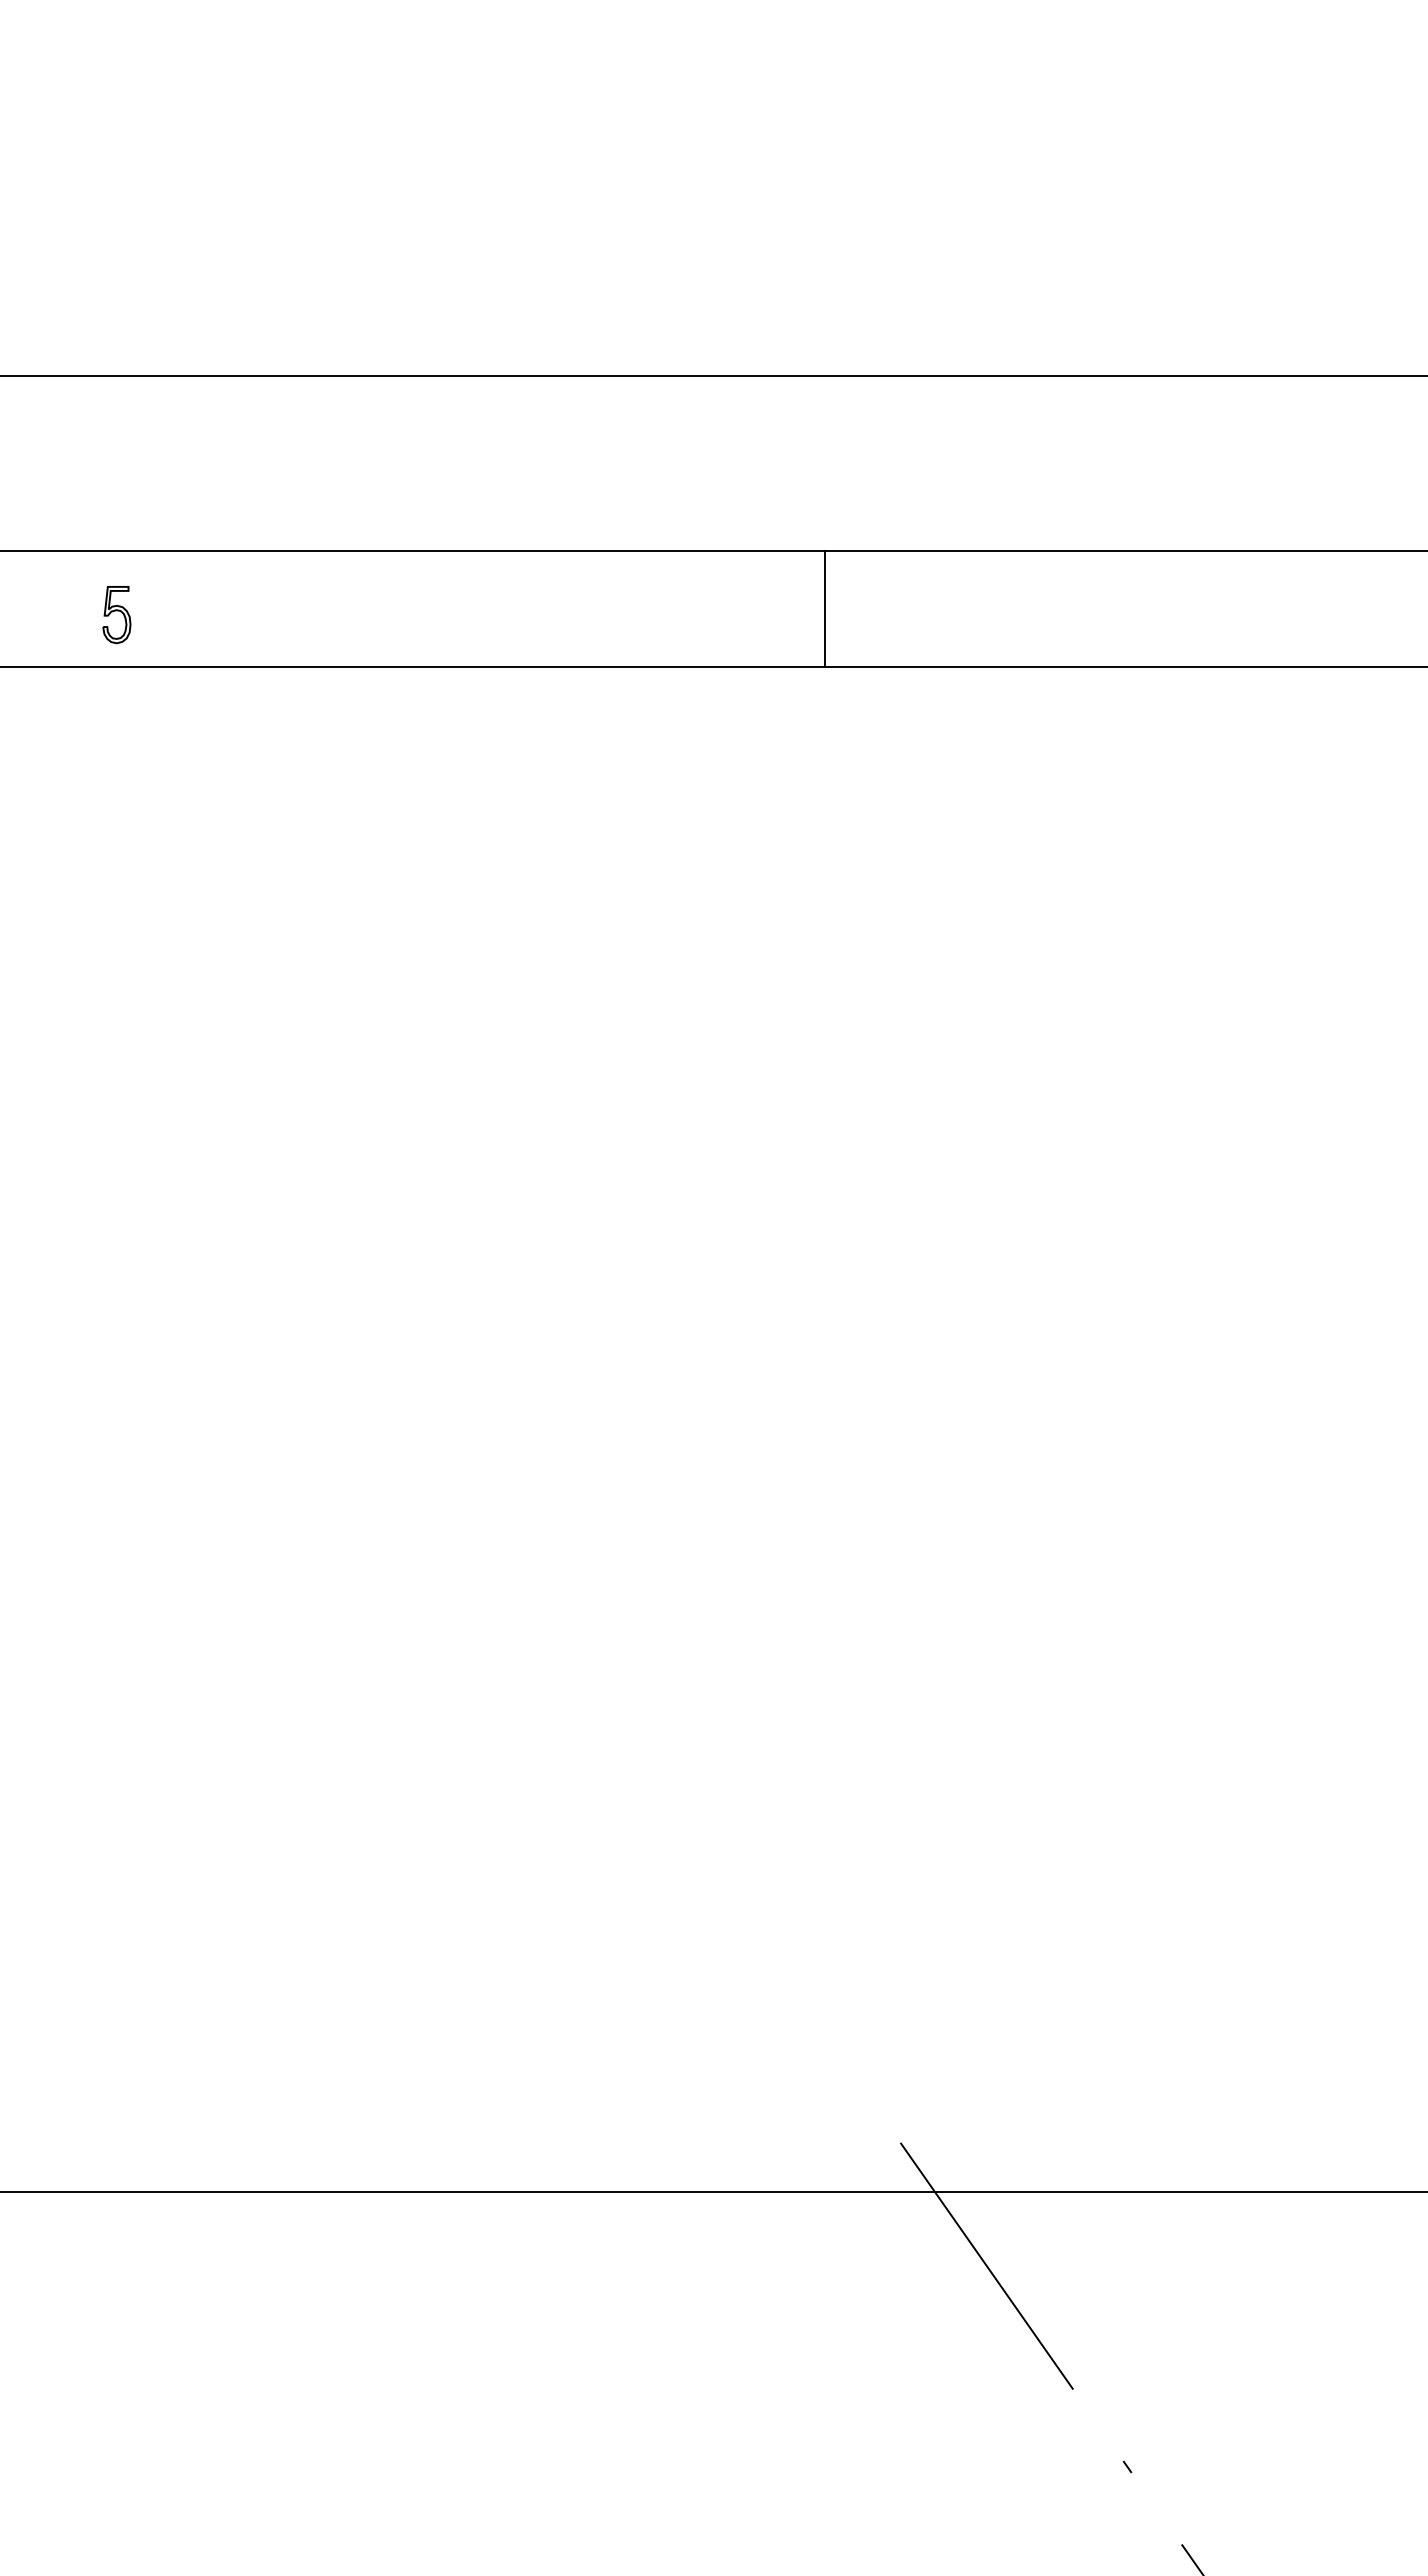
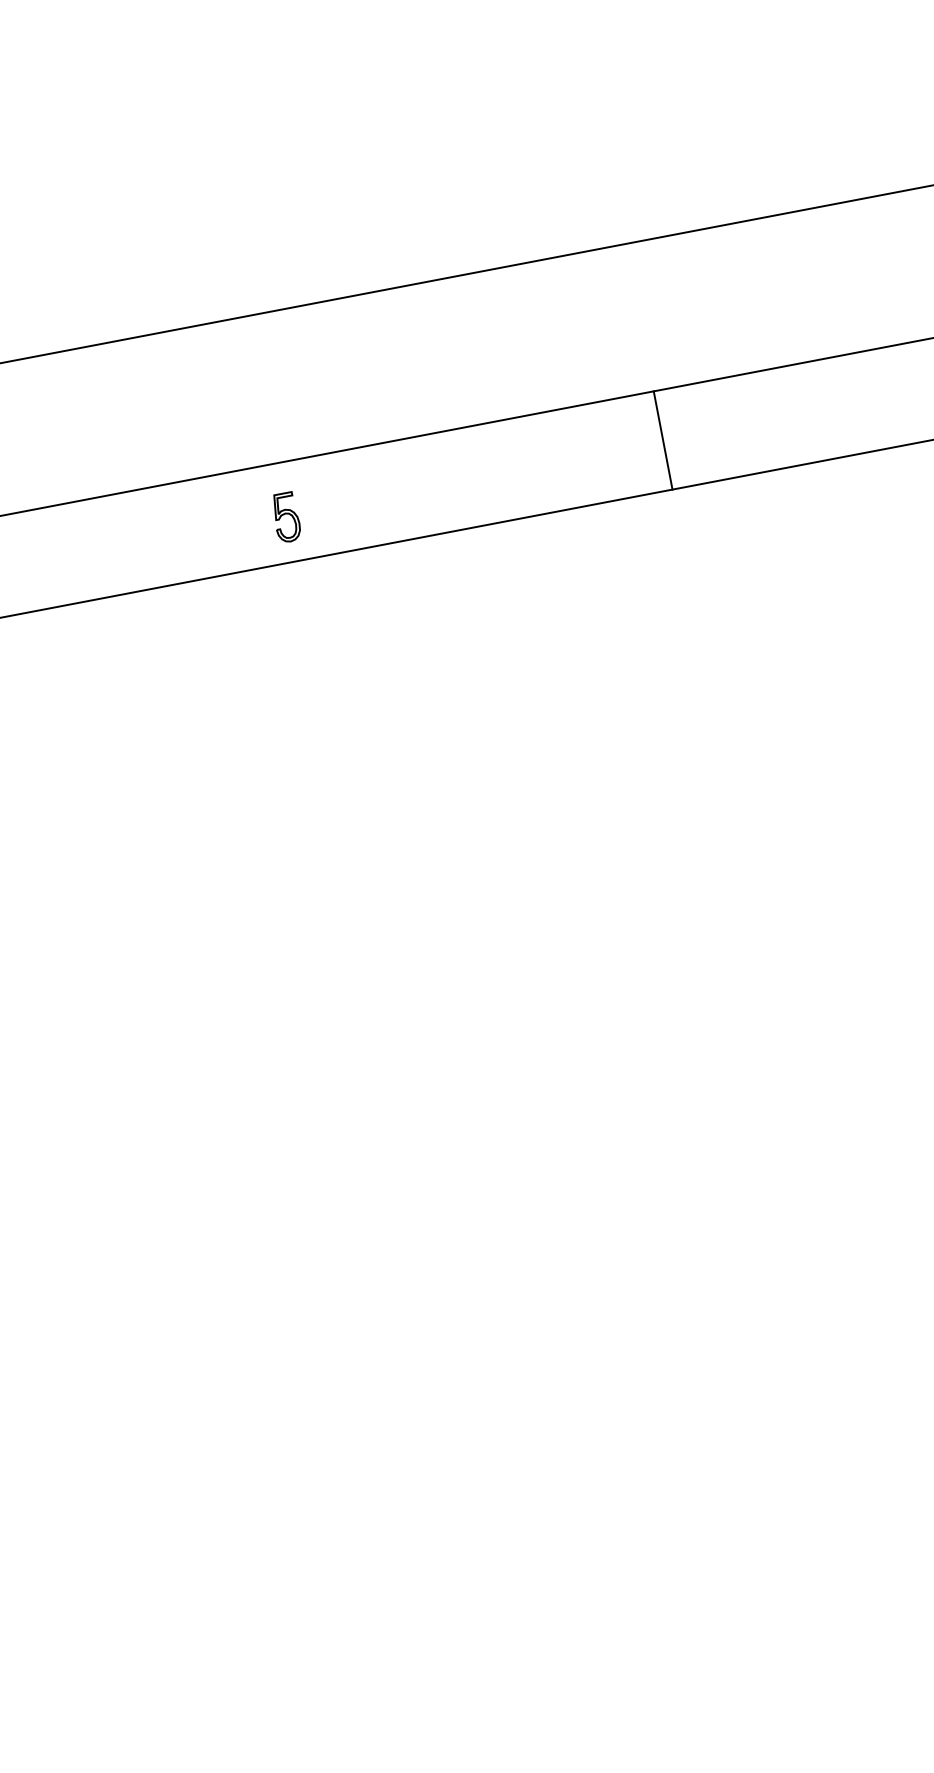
line: (825, 608) -> (663, 440), moved
part: (116, 615) -> (286, 518), moved

